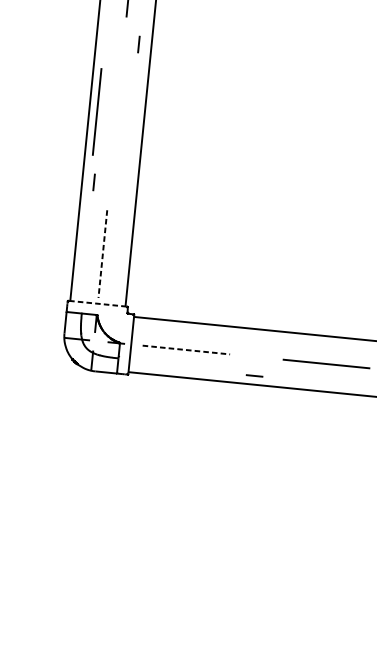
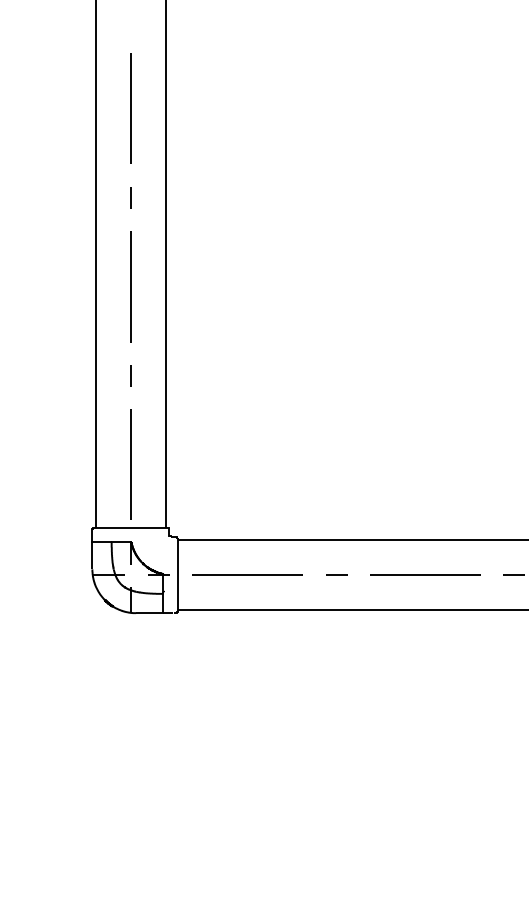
line: (138, 44) -> (130, 197), moved
line: (97, 111) -> (130, 286), moved
line: (93, 182) -> (130, 375), moved
line: (102, 253) -> (130, 464), dashed -> solid
line: (97, 303) -> (130, 527), dashed -> solid
line: (187, 349) -> (248, 574), dashed -> solid
line: (254, 375) -> (336, 574), moved

